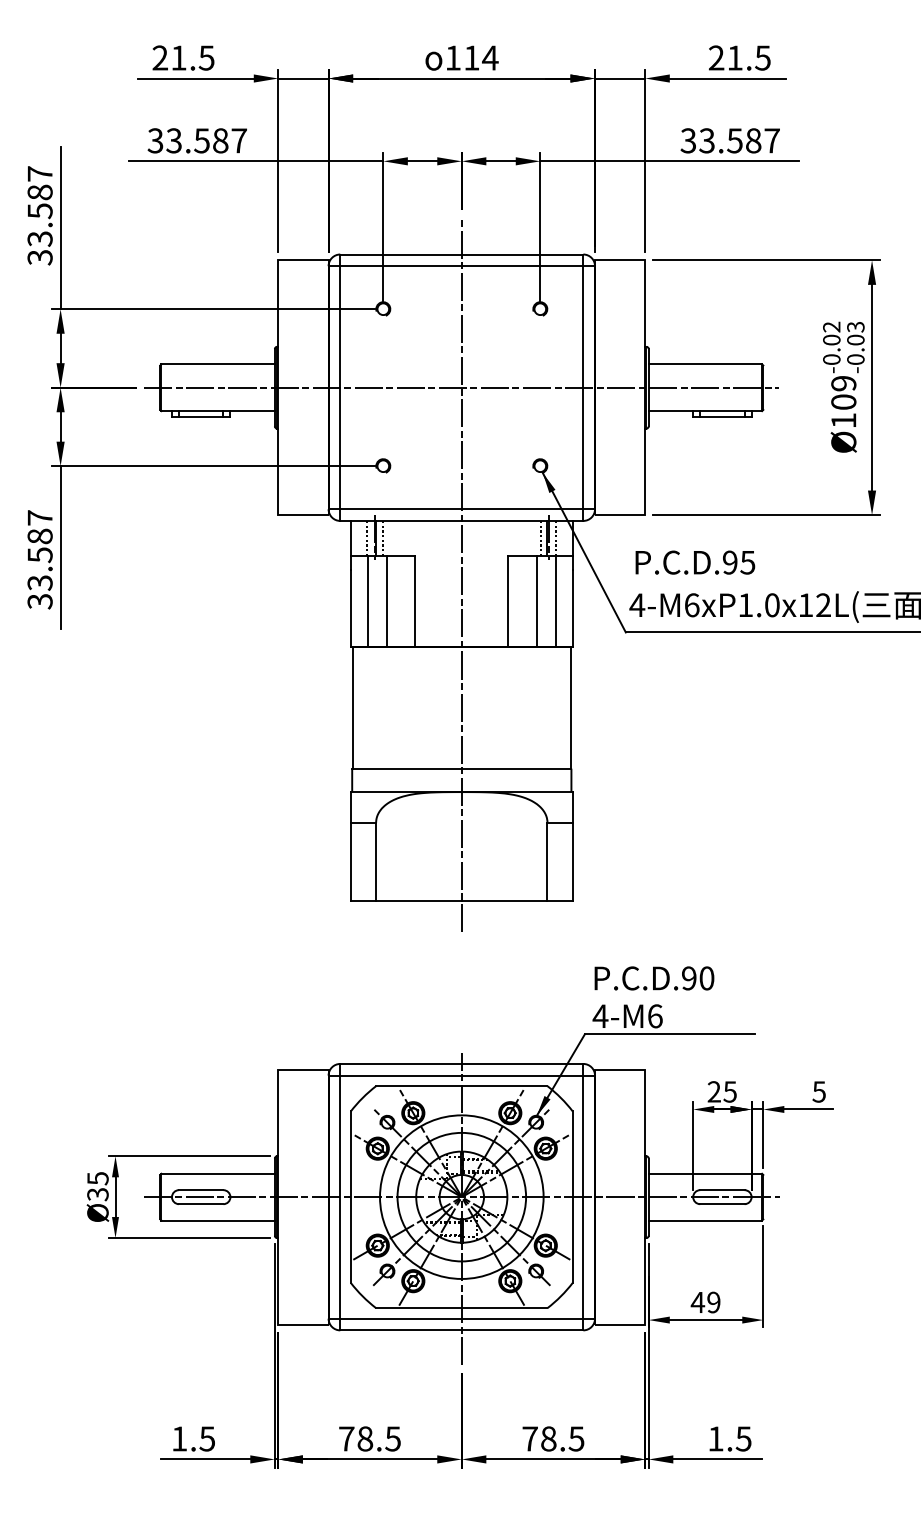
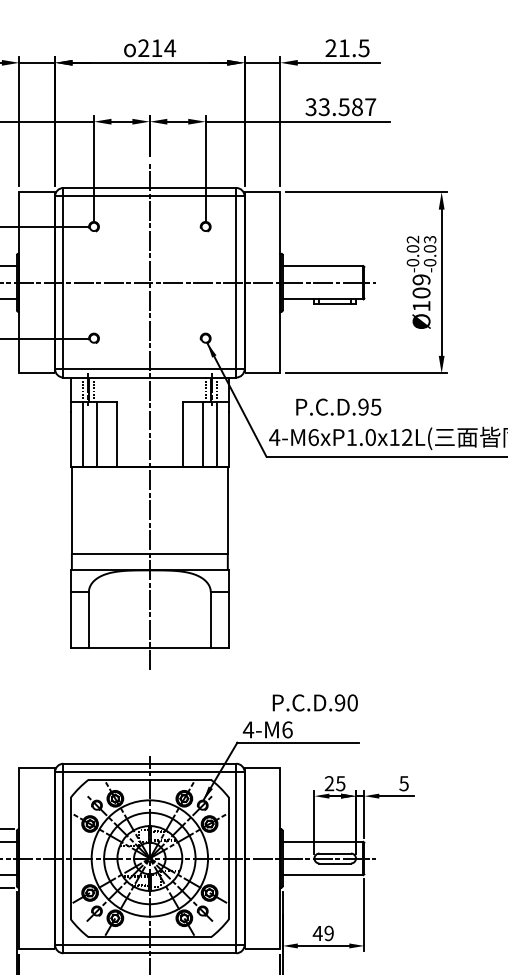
text: (452, 57) -> (143, 47), 114 -> 214
text: (695, 562) -> (338, 407), moved
text: (654, 978) -> (315, 702), moved

